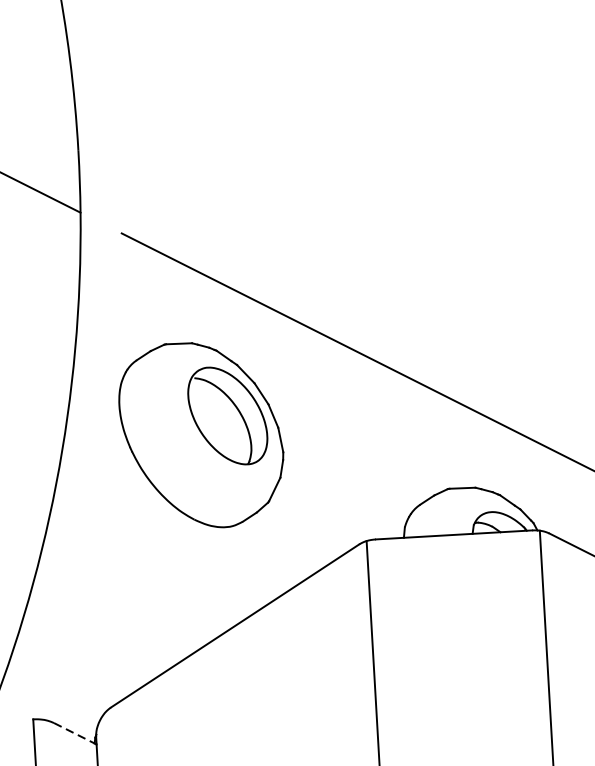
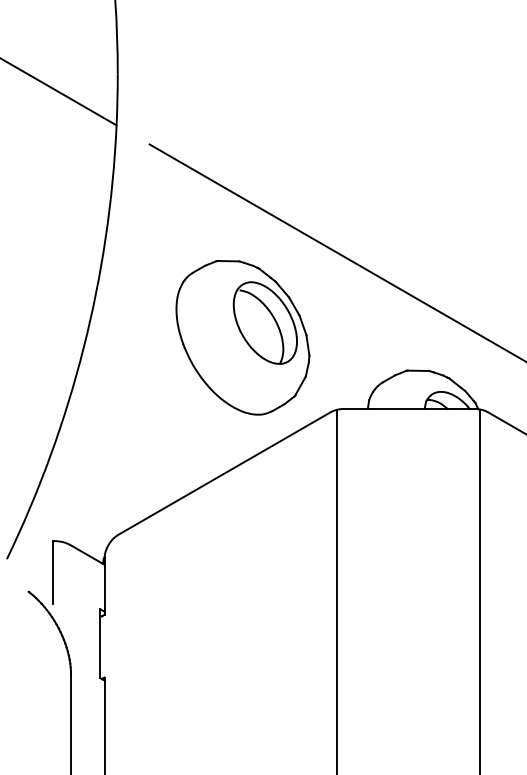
part: (201, 435) -> (242, 337), moved
line: (75, 733) -> (87, 554), dashed -> solid

